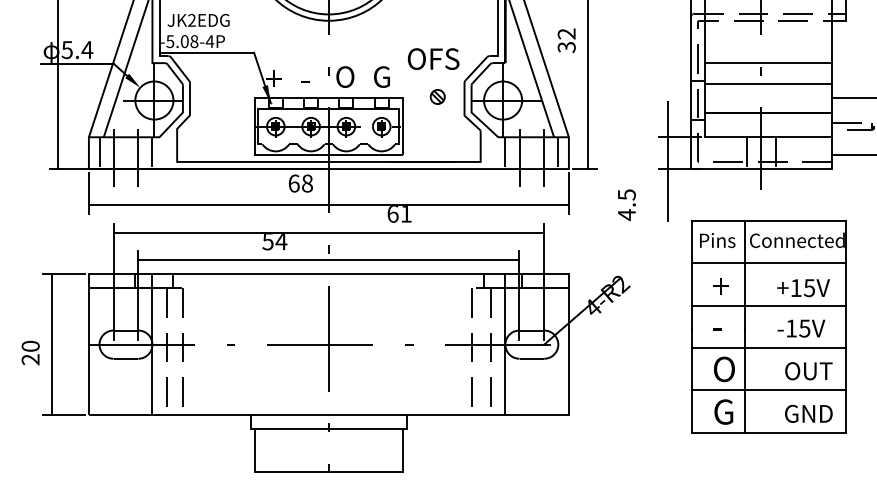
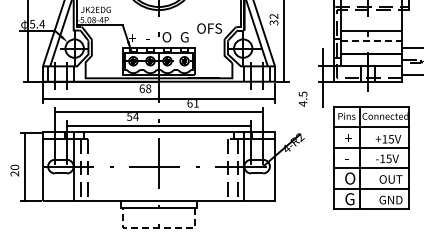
line: (768, 83) -> (371, 40), solid -> dashed
part: (437, 96) -> (211, 46), removed
line: (327, 472) -> (158, 228), solid -> dashed

